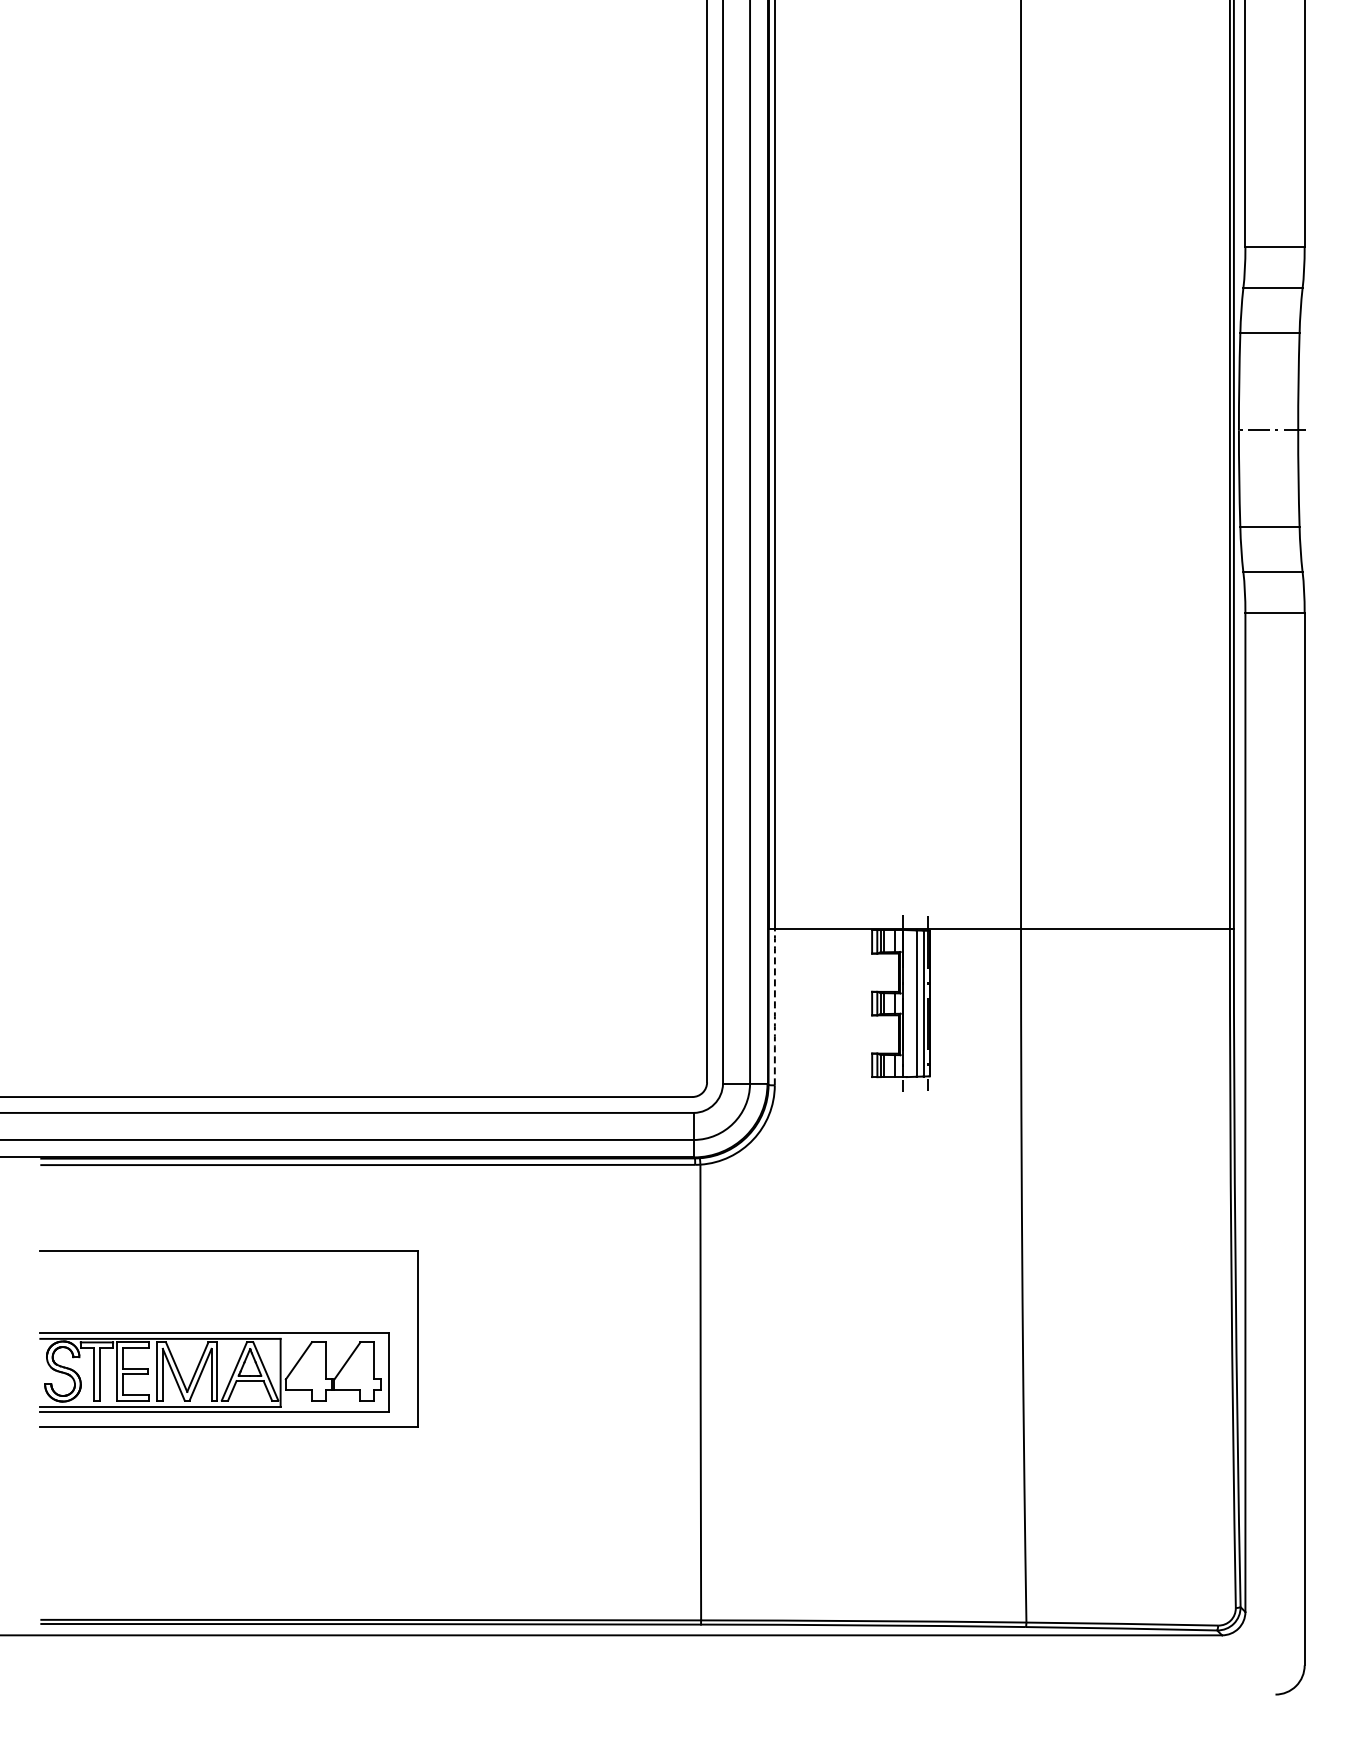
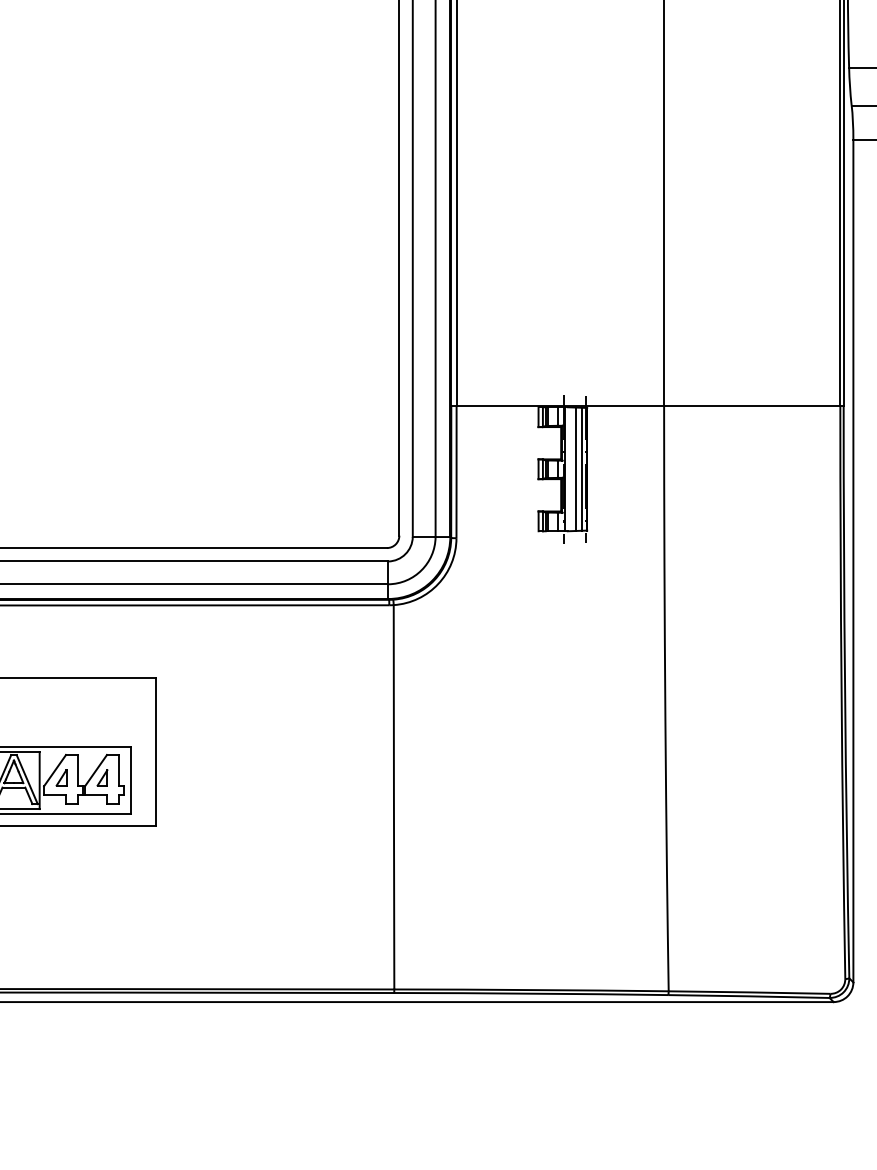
arc: (774, 1006) -> (456, 471), dashed -> solid
part: (306, 1369) -> (61, 777), added
part: (354, 1369) -> (101, 777), added

